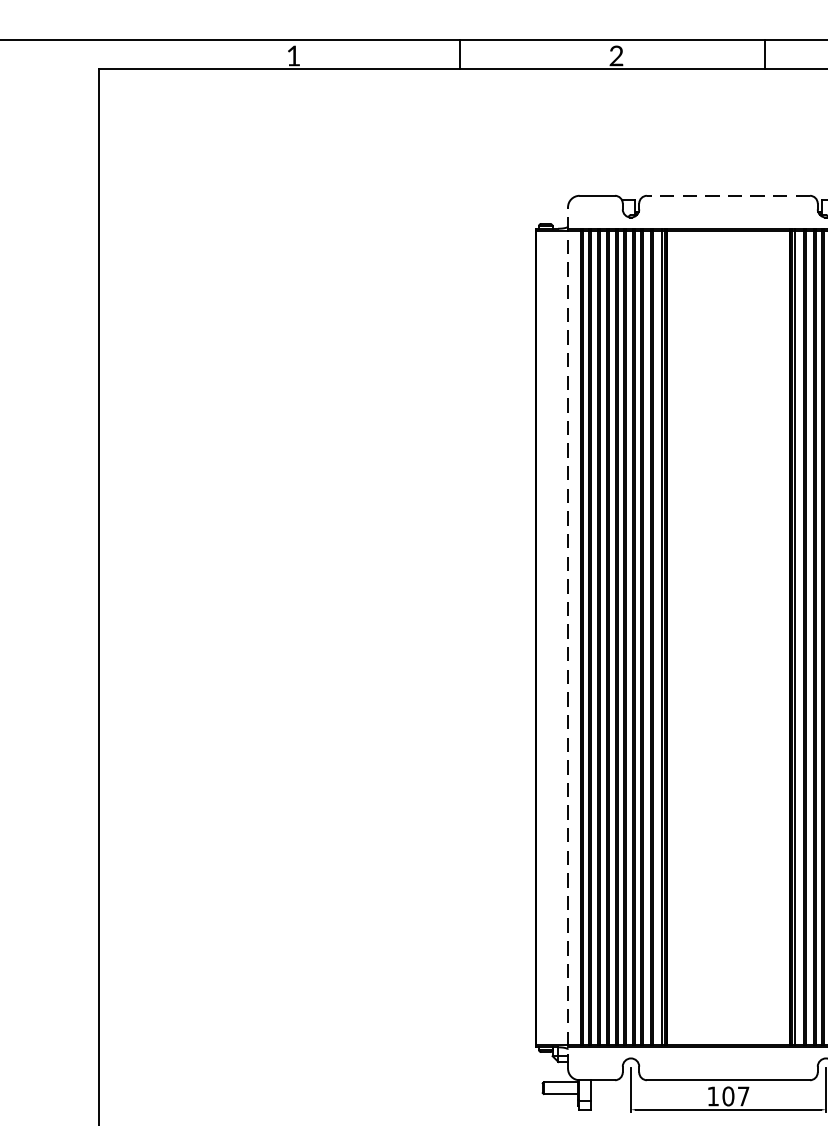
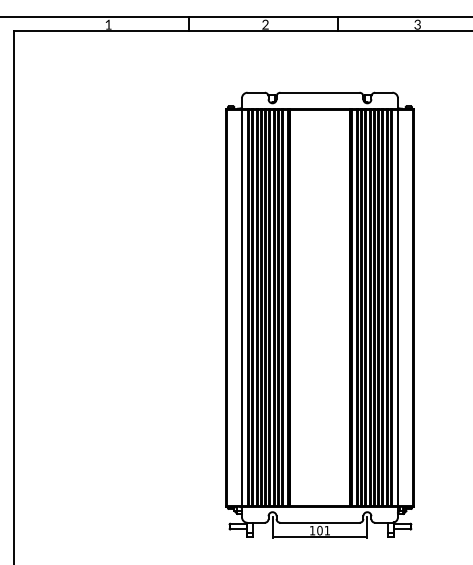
line: (727, 195) -> (319, 92), dashed -> solid
line: (567, 637) -> (241, 307), dashed -> solid
text: (741, 1096) -> (326, 530), 107 -> 101

